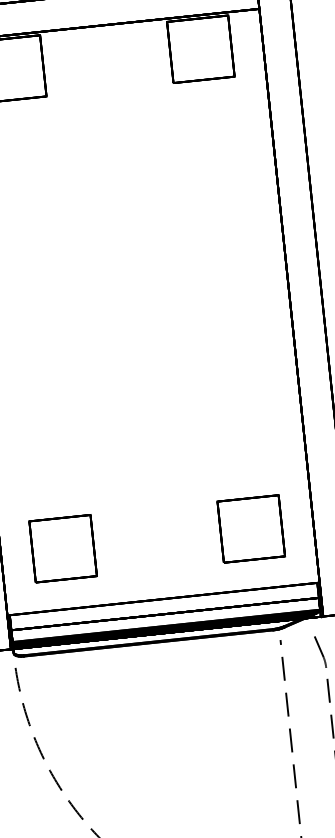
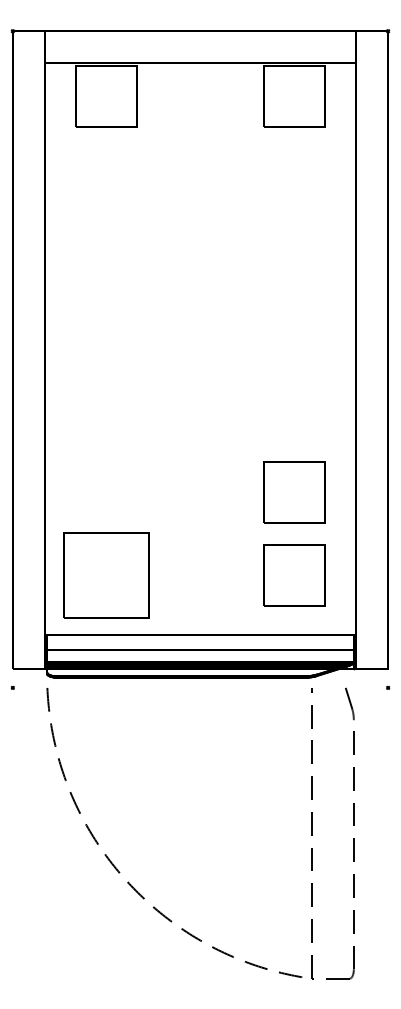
part: (242, 445) -> (294, 492), added
part: (62, 548) -> (106, 575), size x1.4

